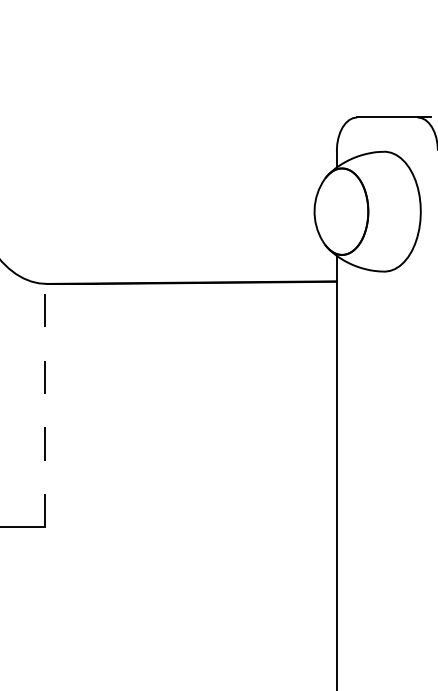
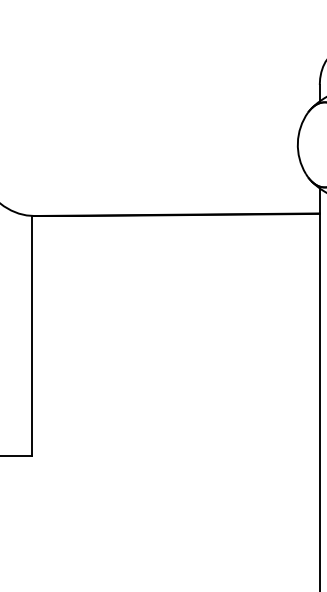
line: (44, 405) -> (31, 335), dashed -> solid

